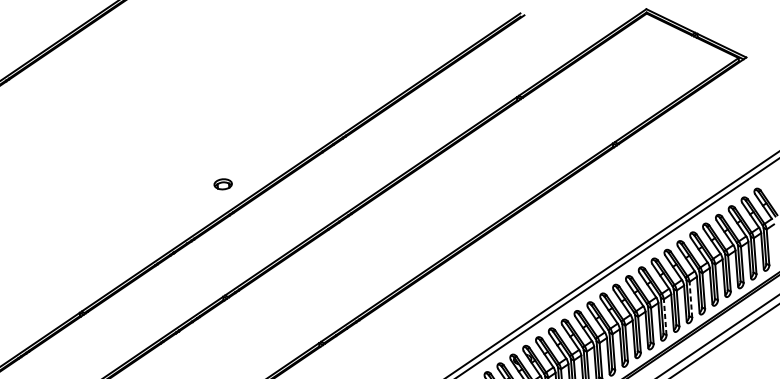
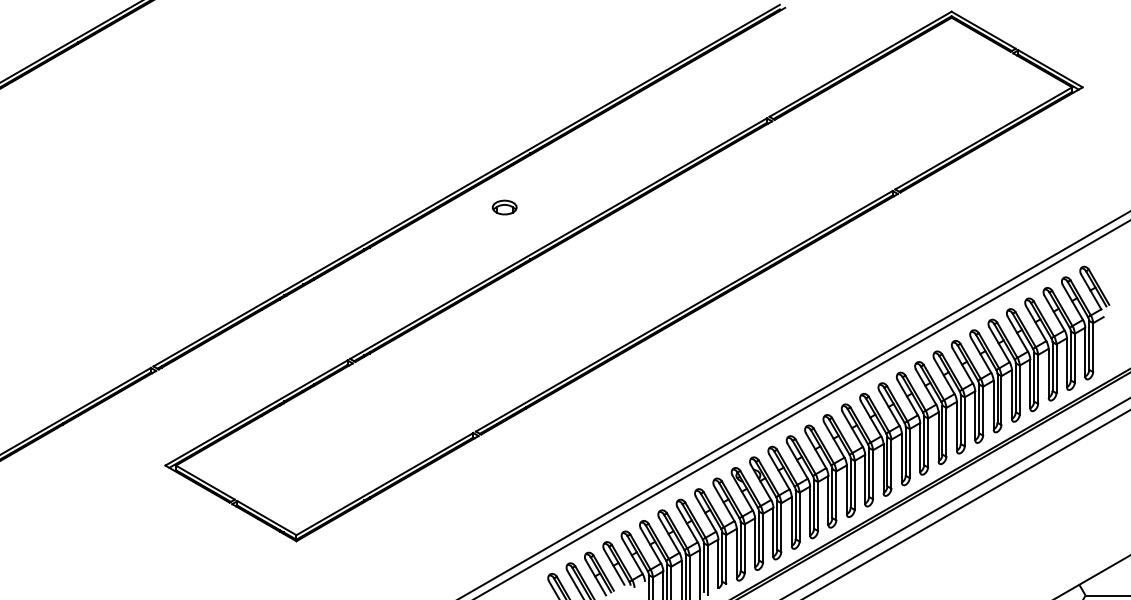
part: (223, 184) -> (504, 207), moved
line: (691, 299) -> (983, 410), dashed -> solid
line: (665, 316) -> (946, 431), dashed -> solid

